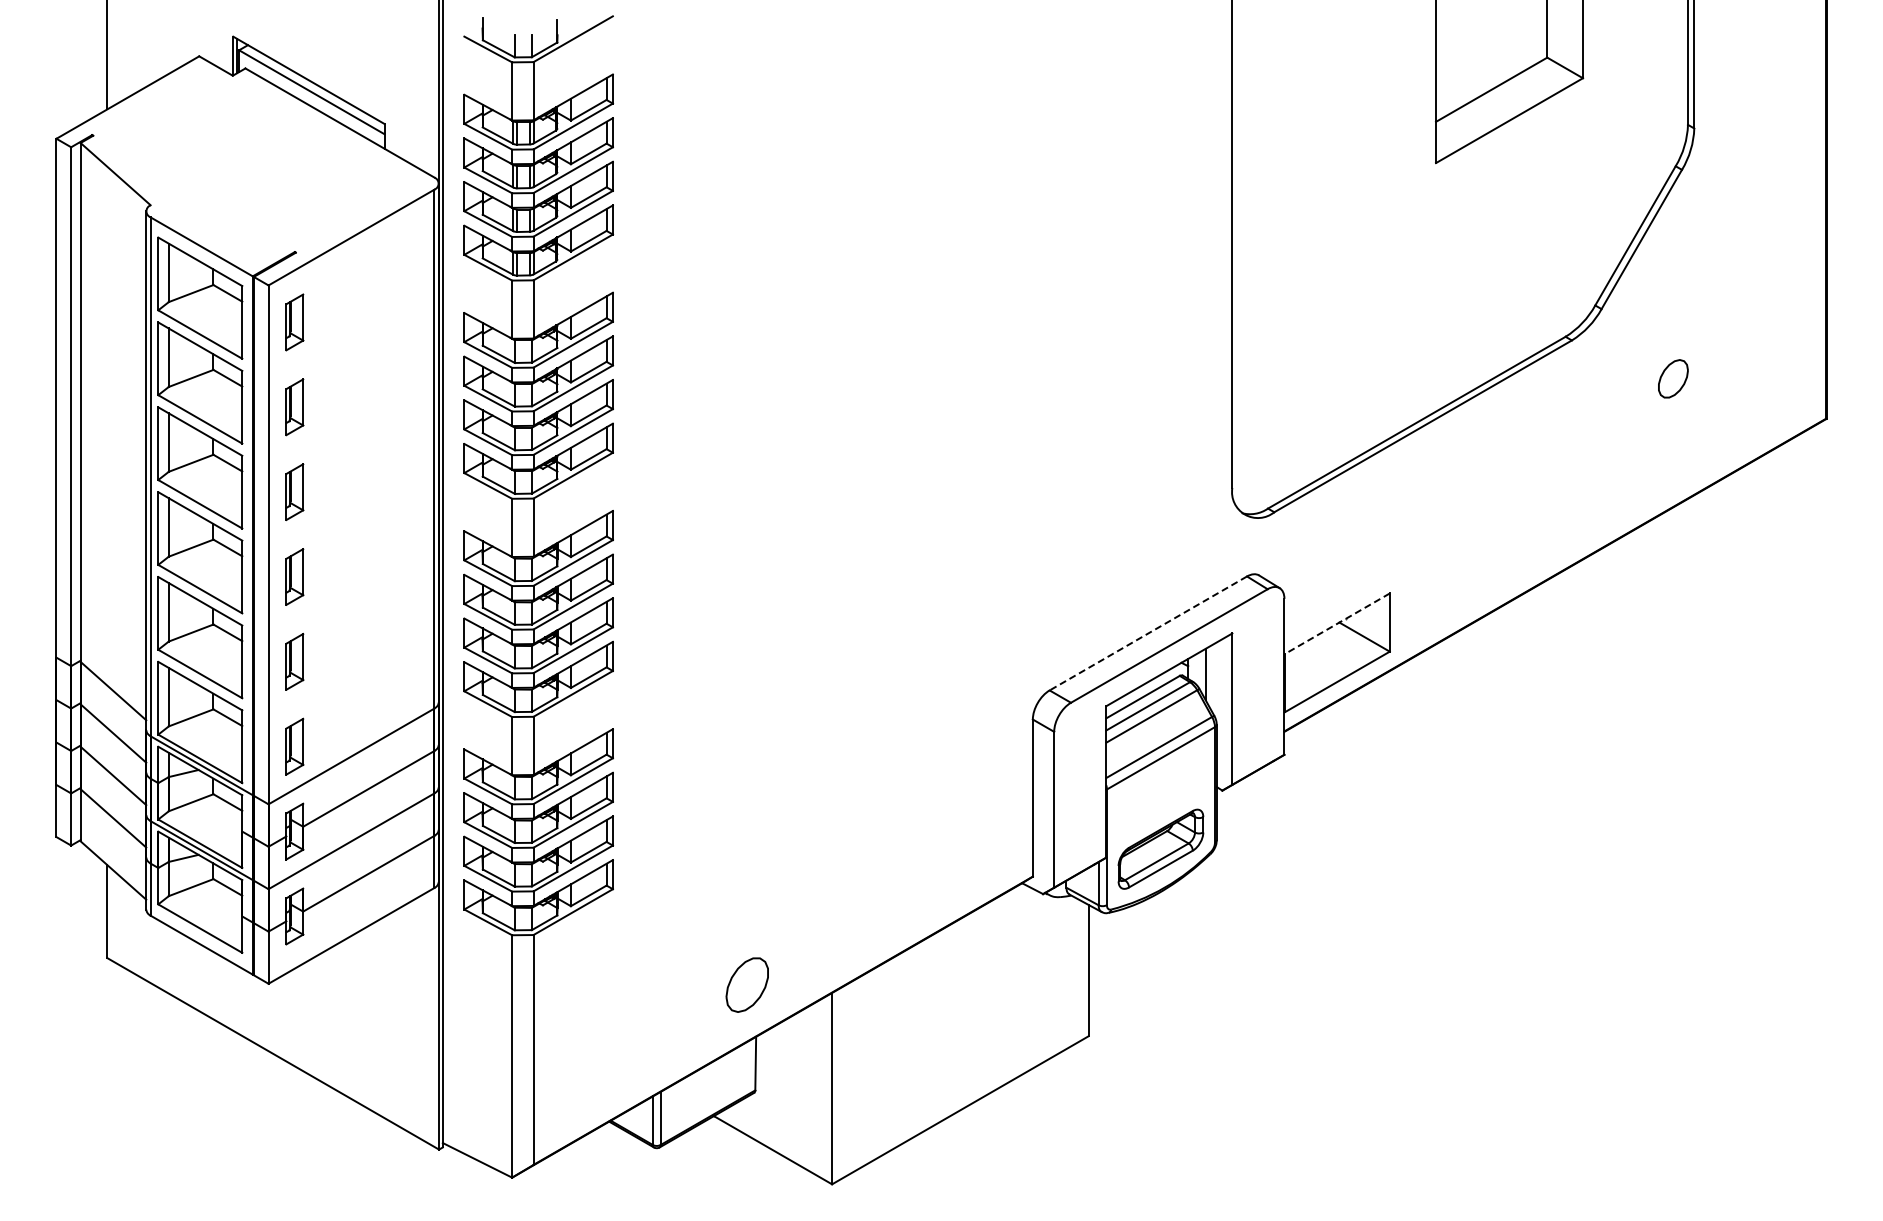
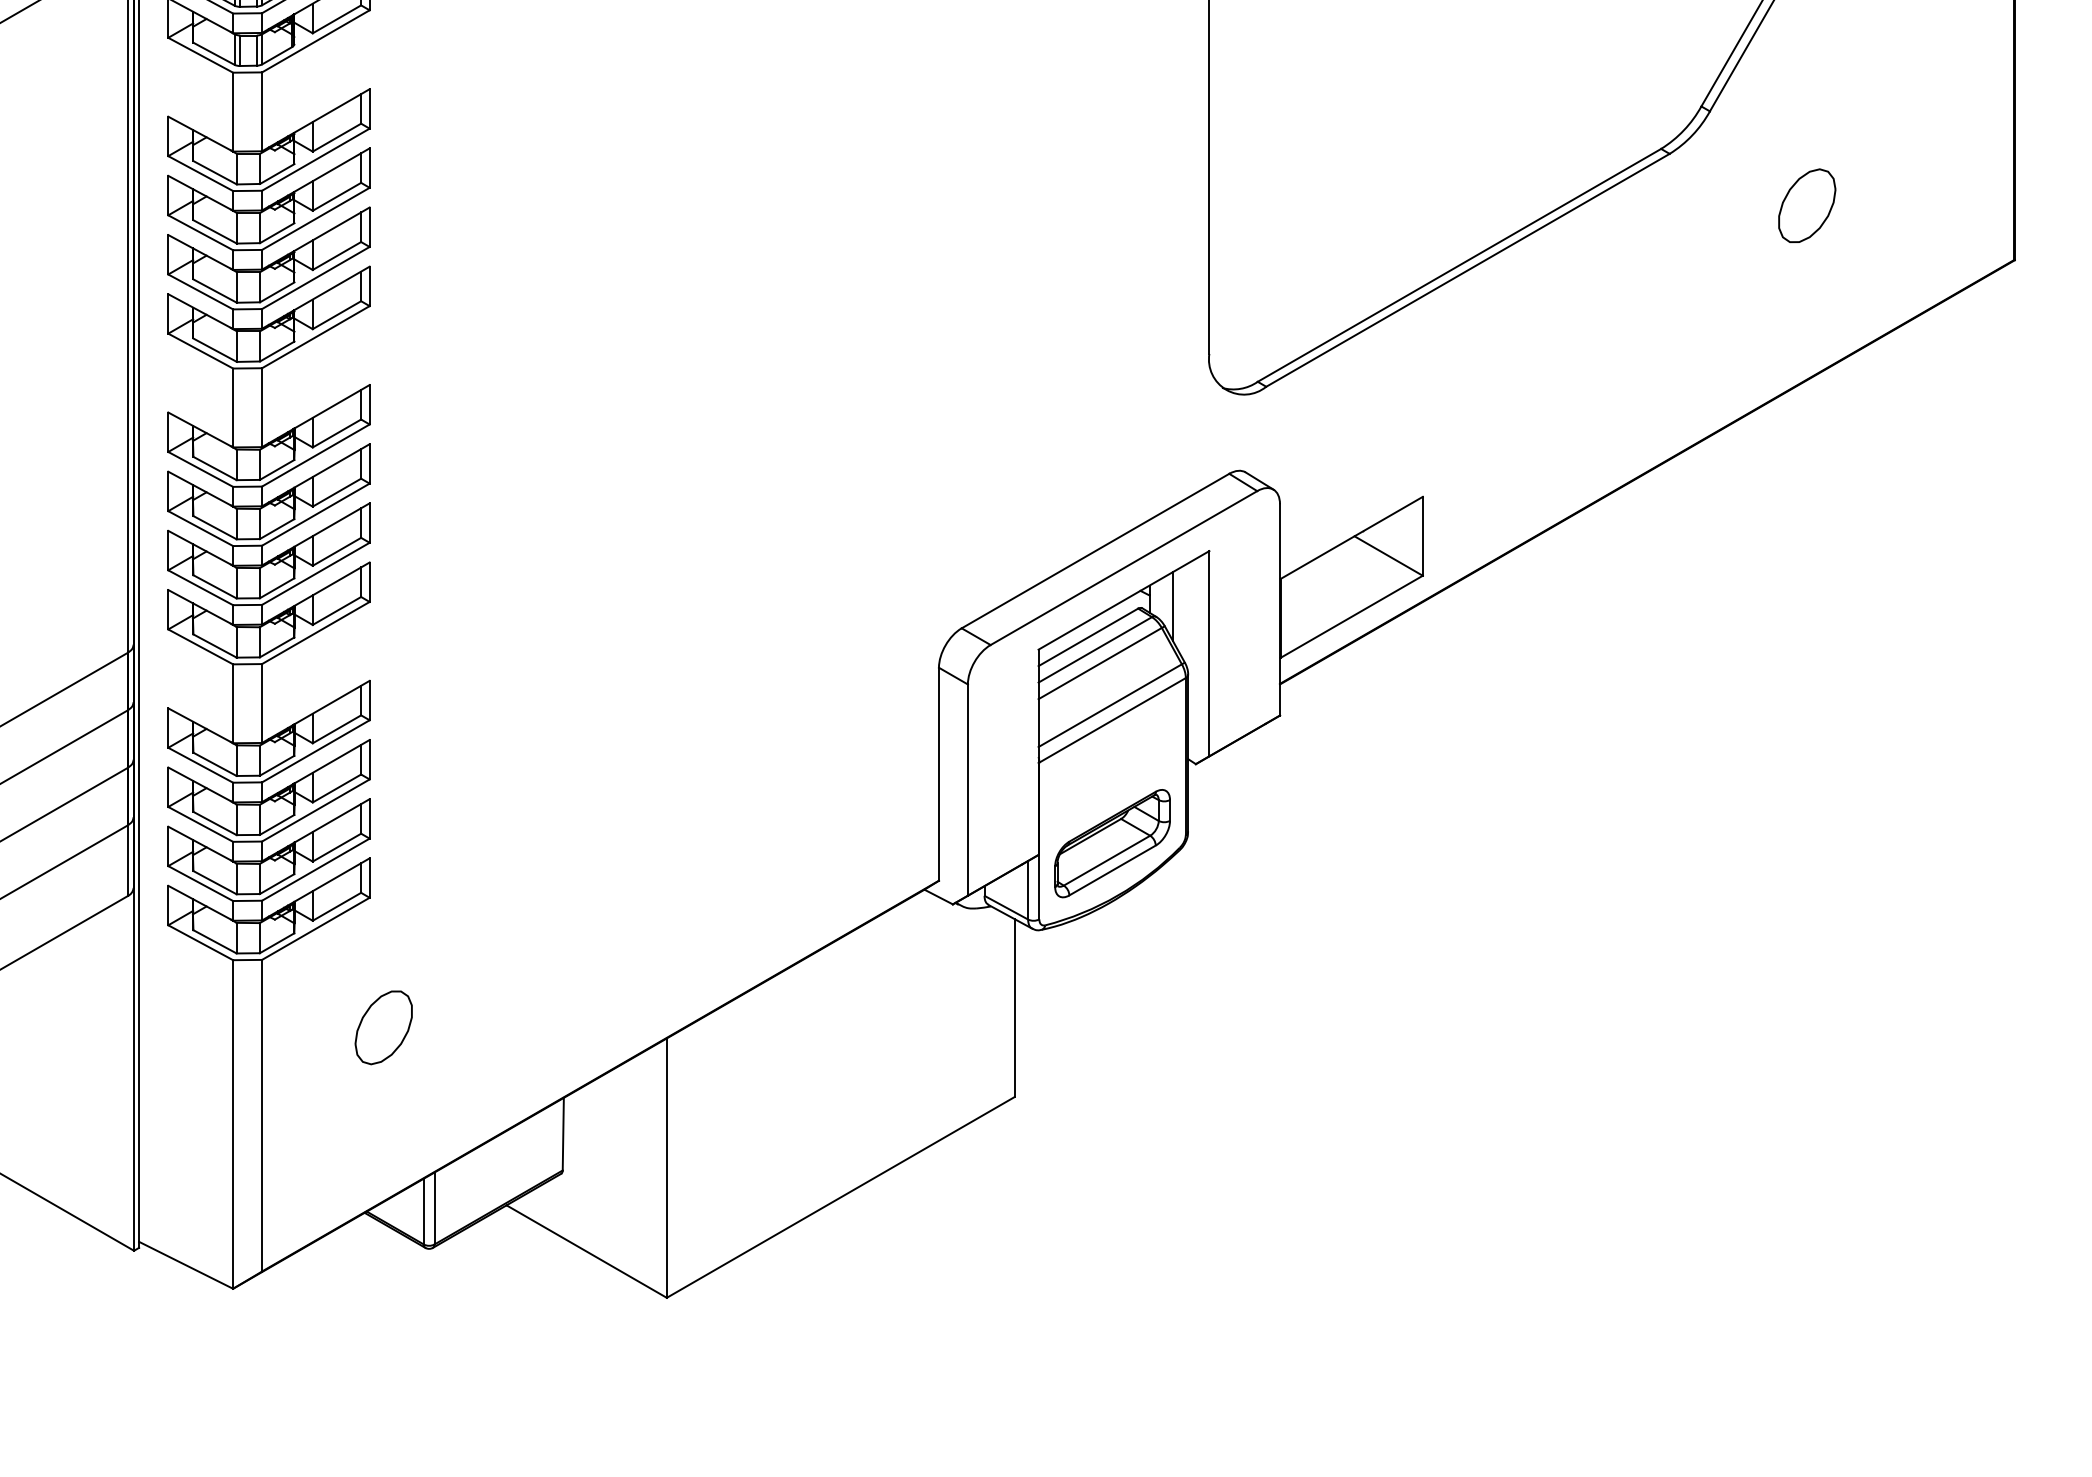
part: (1673, 378) -> (1807, 205), size x1.43
line: (1337, 623) -> (1351, 537), dashed -> solid
line: (1148, 633) -> (1095, 551), dashed -> solid
part: (746, 984) -> (382, 1026), moved

